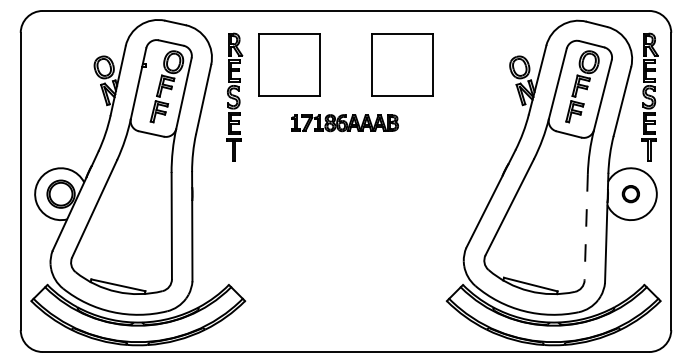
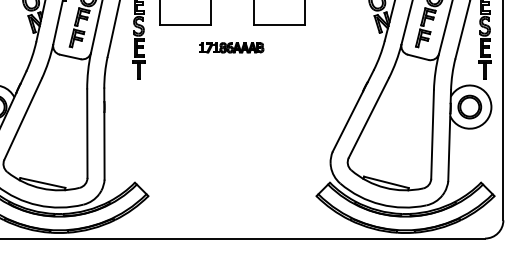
part: (345, 122) -> (232, 47), size x0.71
part: (630, 193) -> (469, 106), size x1.67
line: (586, 227) -> (432, 134), dashed -> solid

